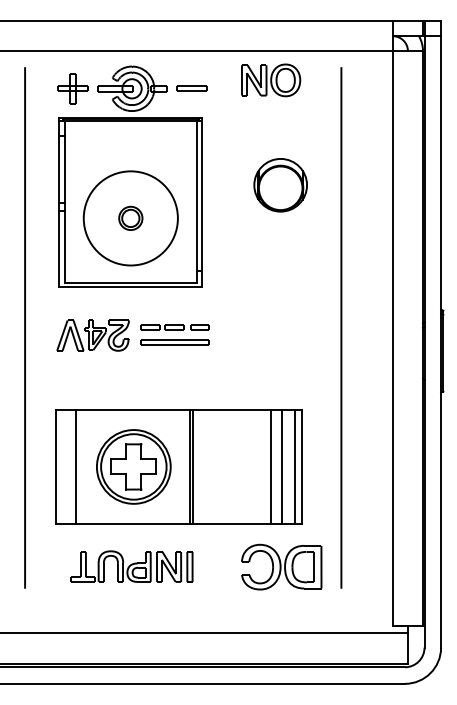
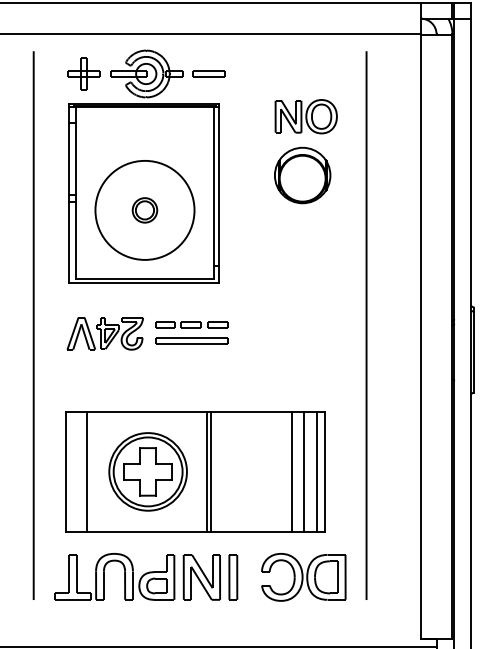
part: (271, 80) -> (306, 116), moved
part: (131, 566) -> (145, 576), size x1.43

